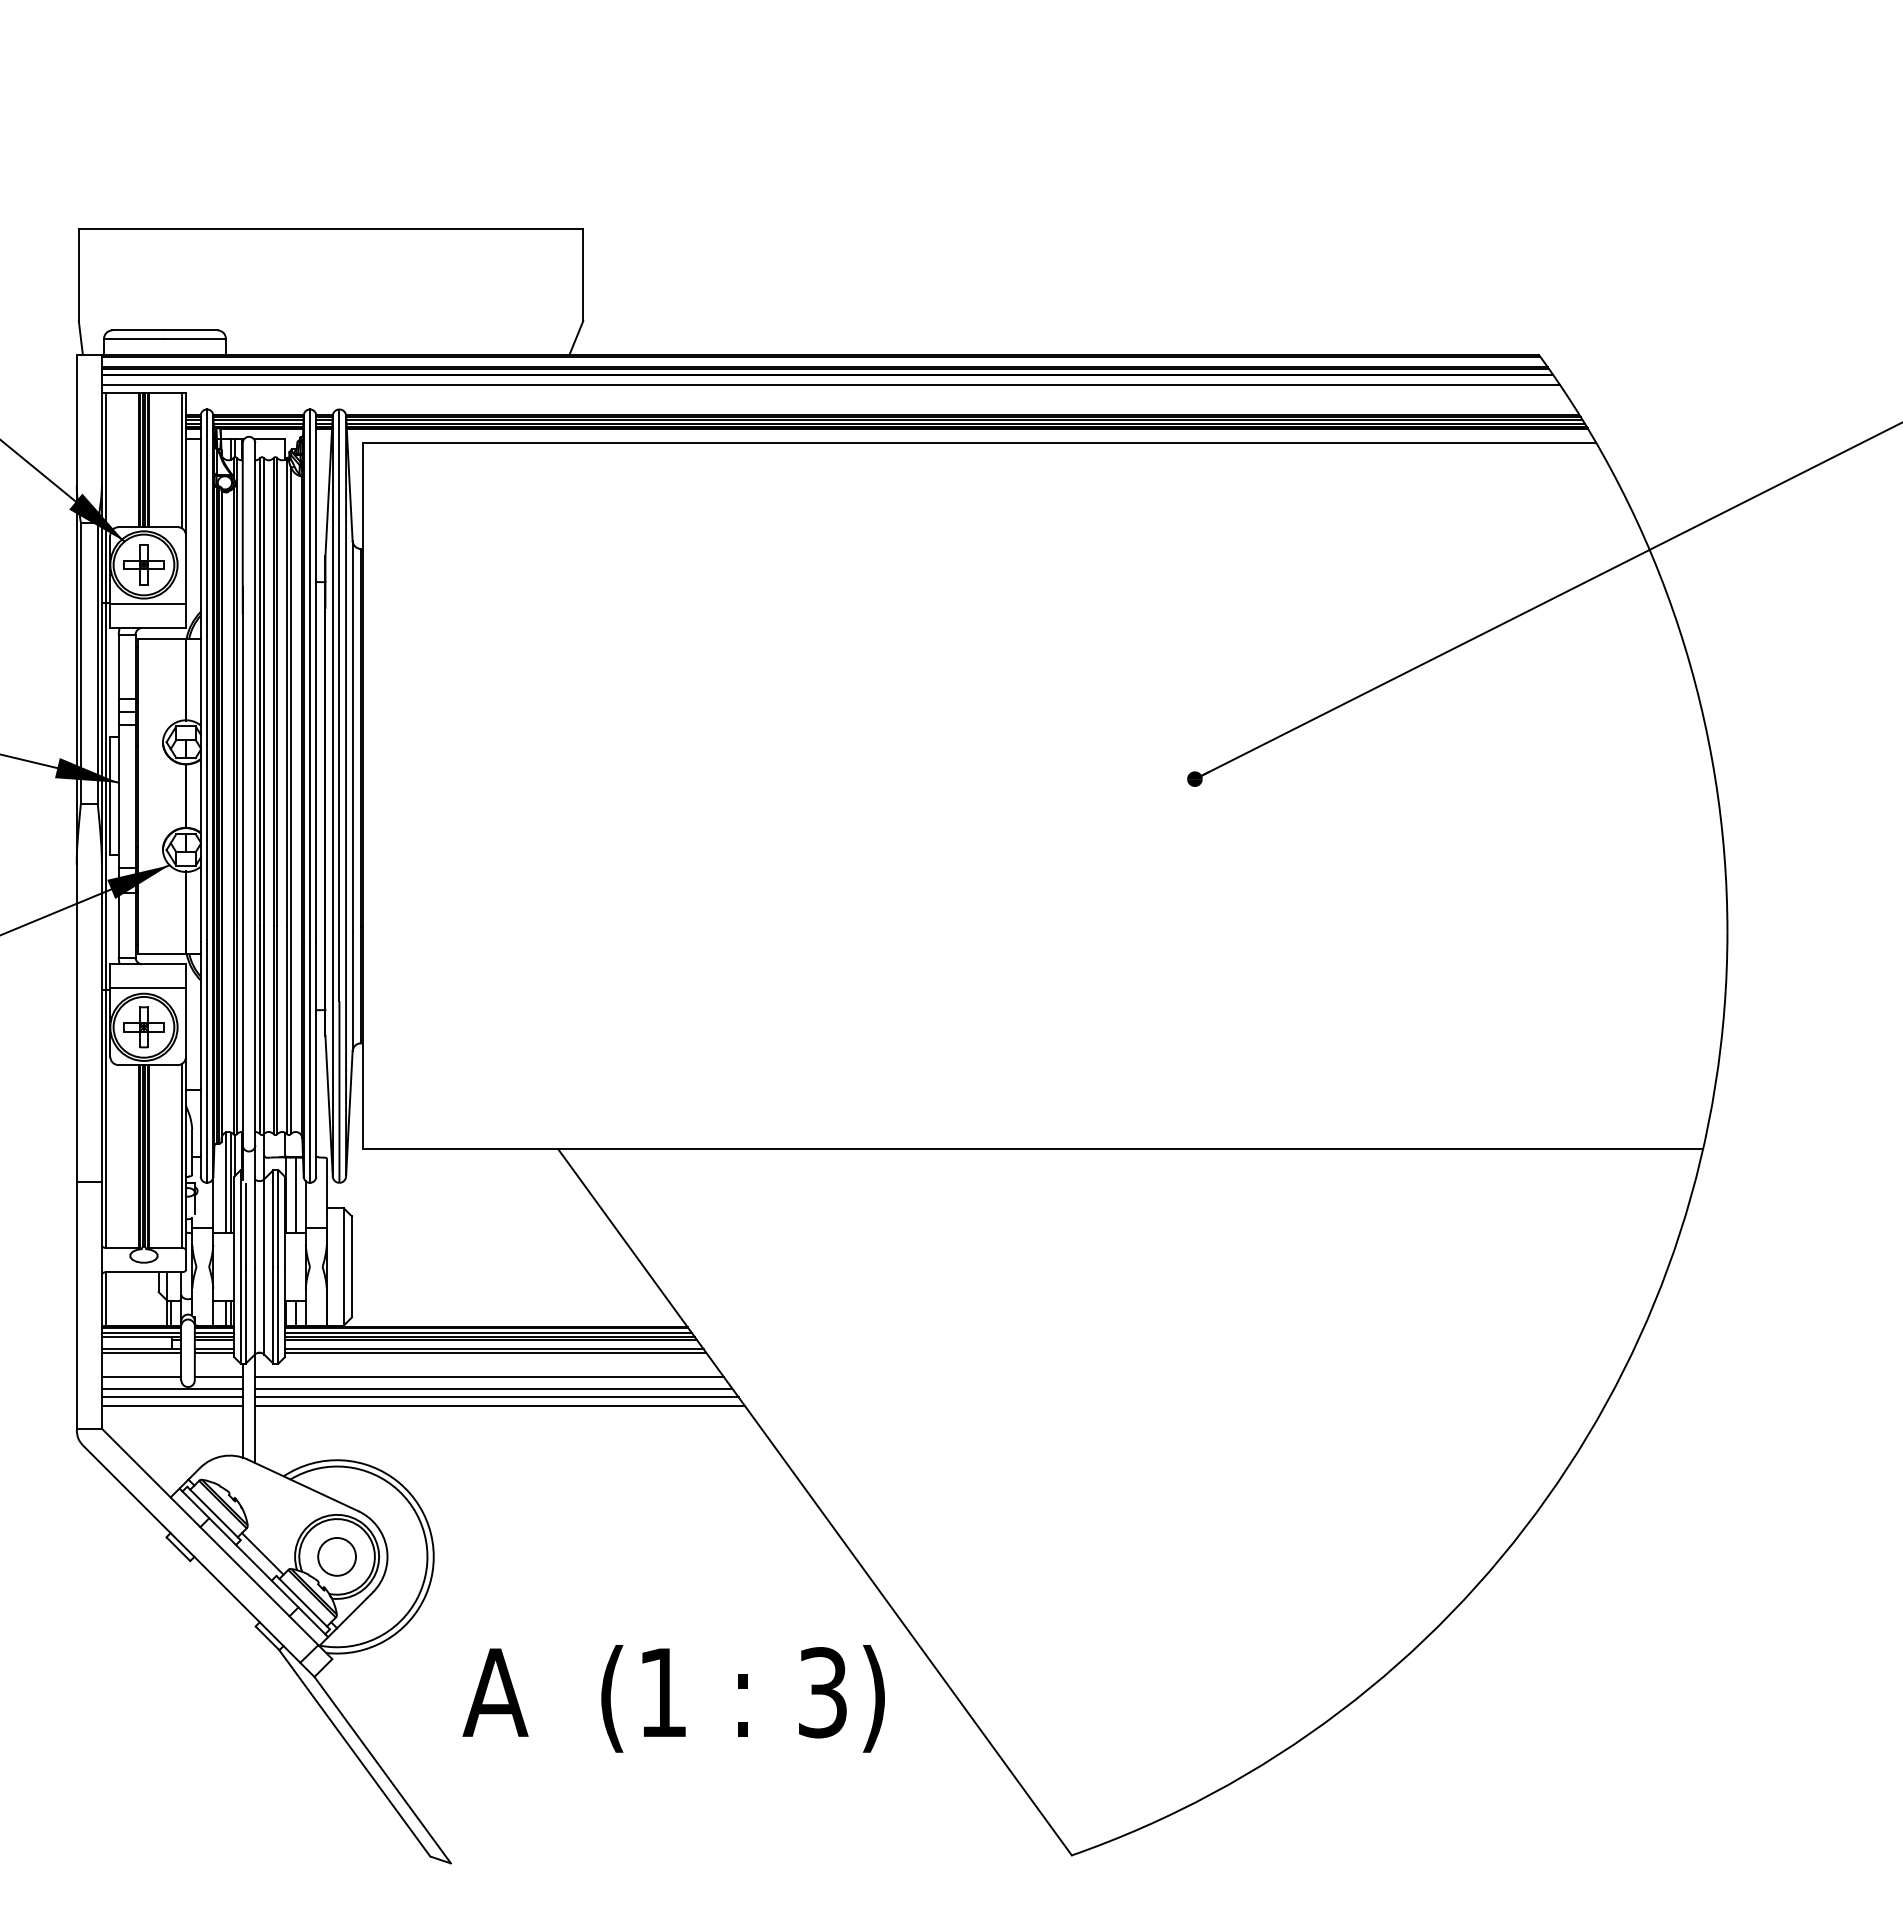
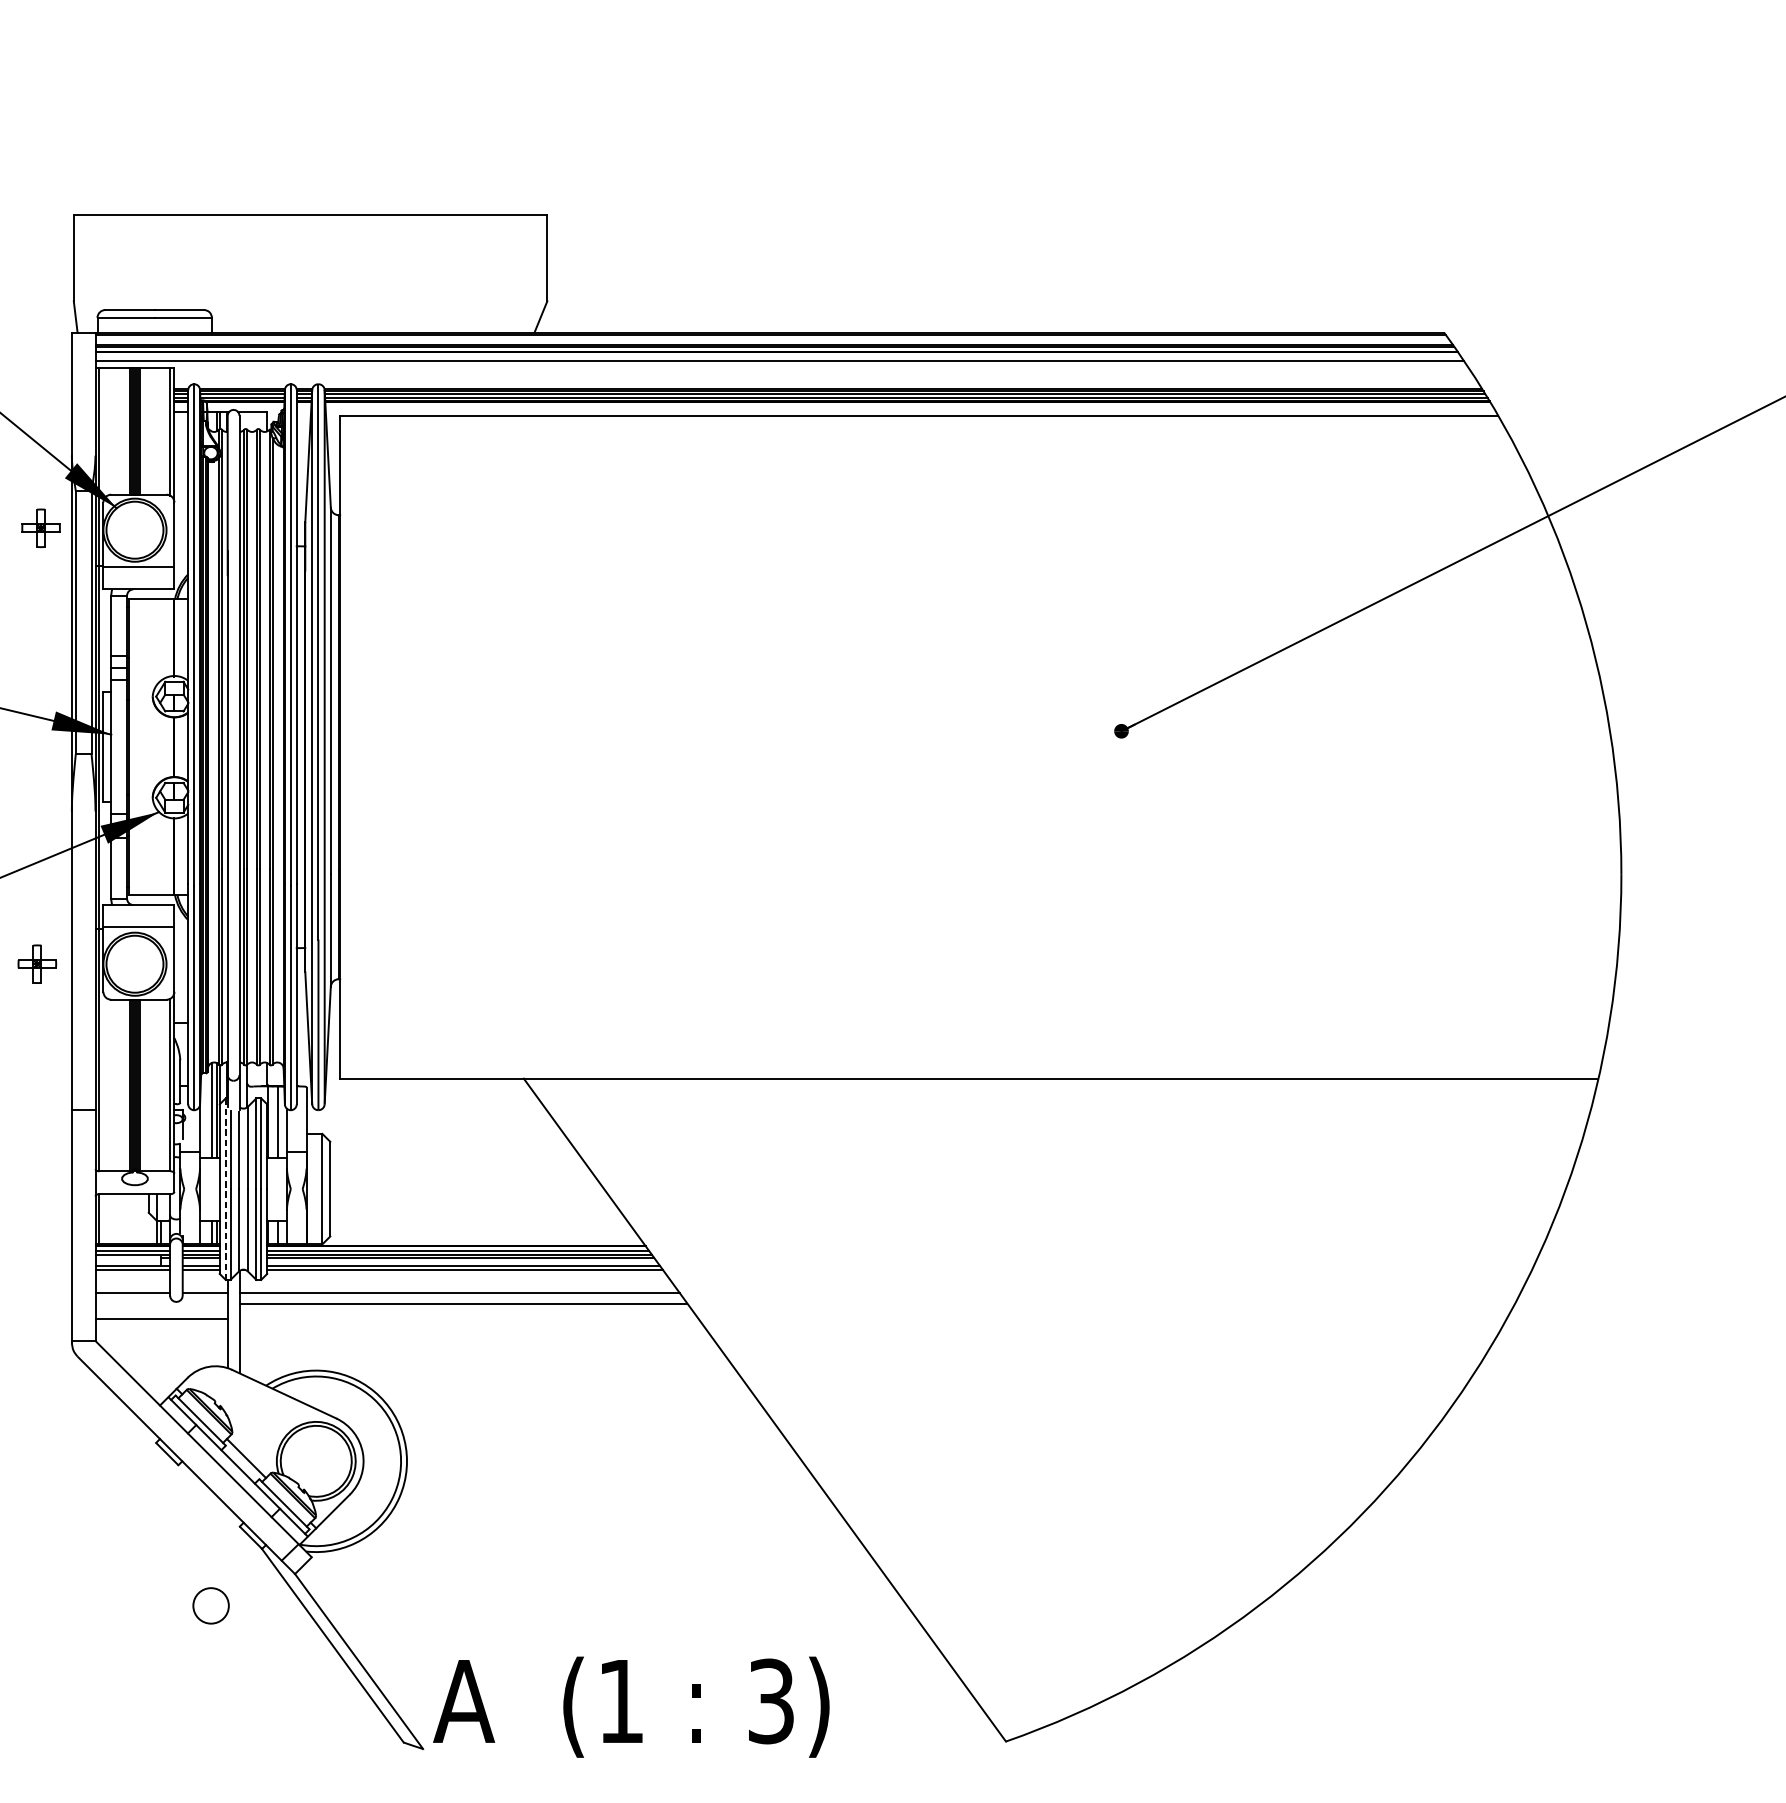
part: (143, 564) -> (40, 527), moved
part: (143, 1027) -> (36, 964), moved
line: (240, 1266) -> (225, 1188), solid -> dashed
line: (171, 1388) -> (160, 1303), removed
line: (171, 1397) -> (160, 1311), removed
line: (496, 1397) -> (465, 1311), removed
line: (499, 1405) -> (468, 1319), removed
circle: (336, 1556) -> (210, 1605), moved
text: (673, 1698) -> (631, 1706), moved

